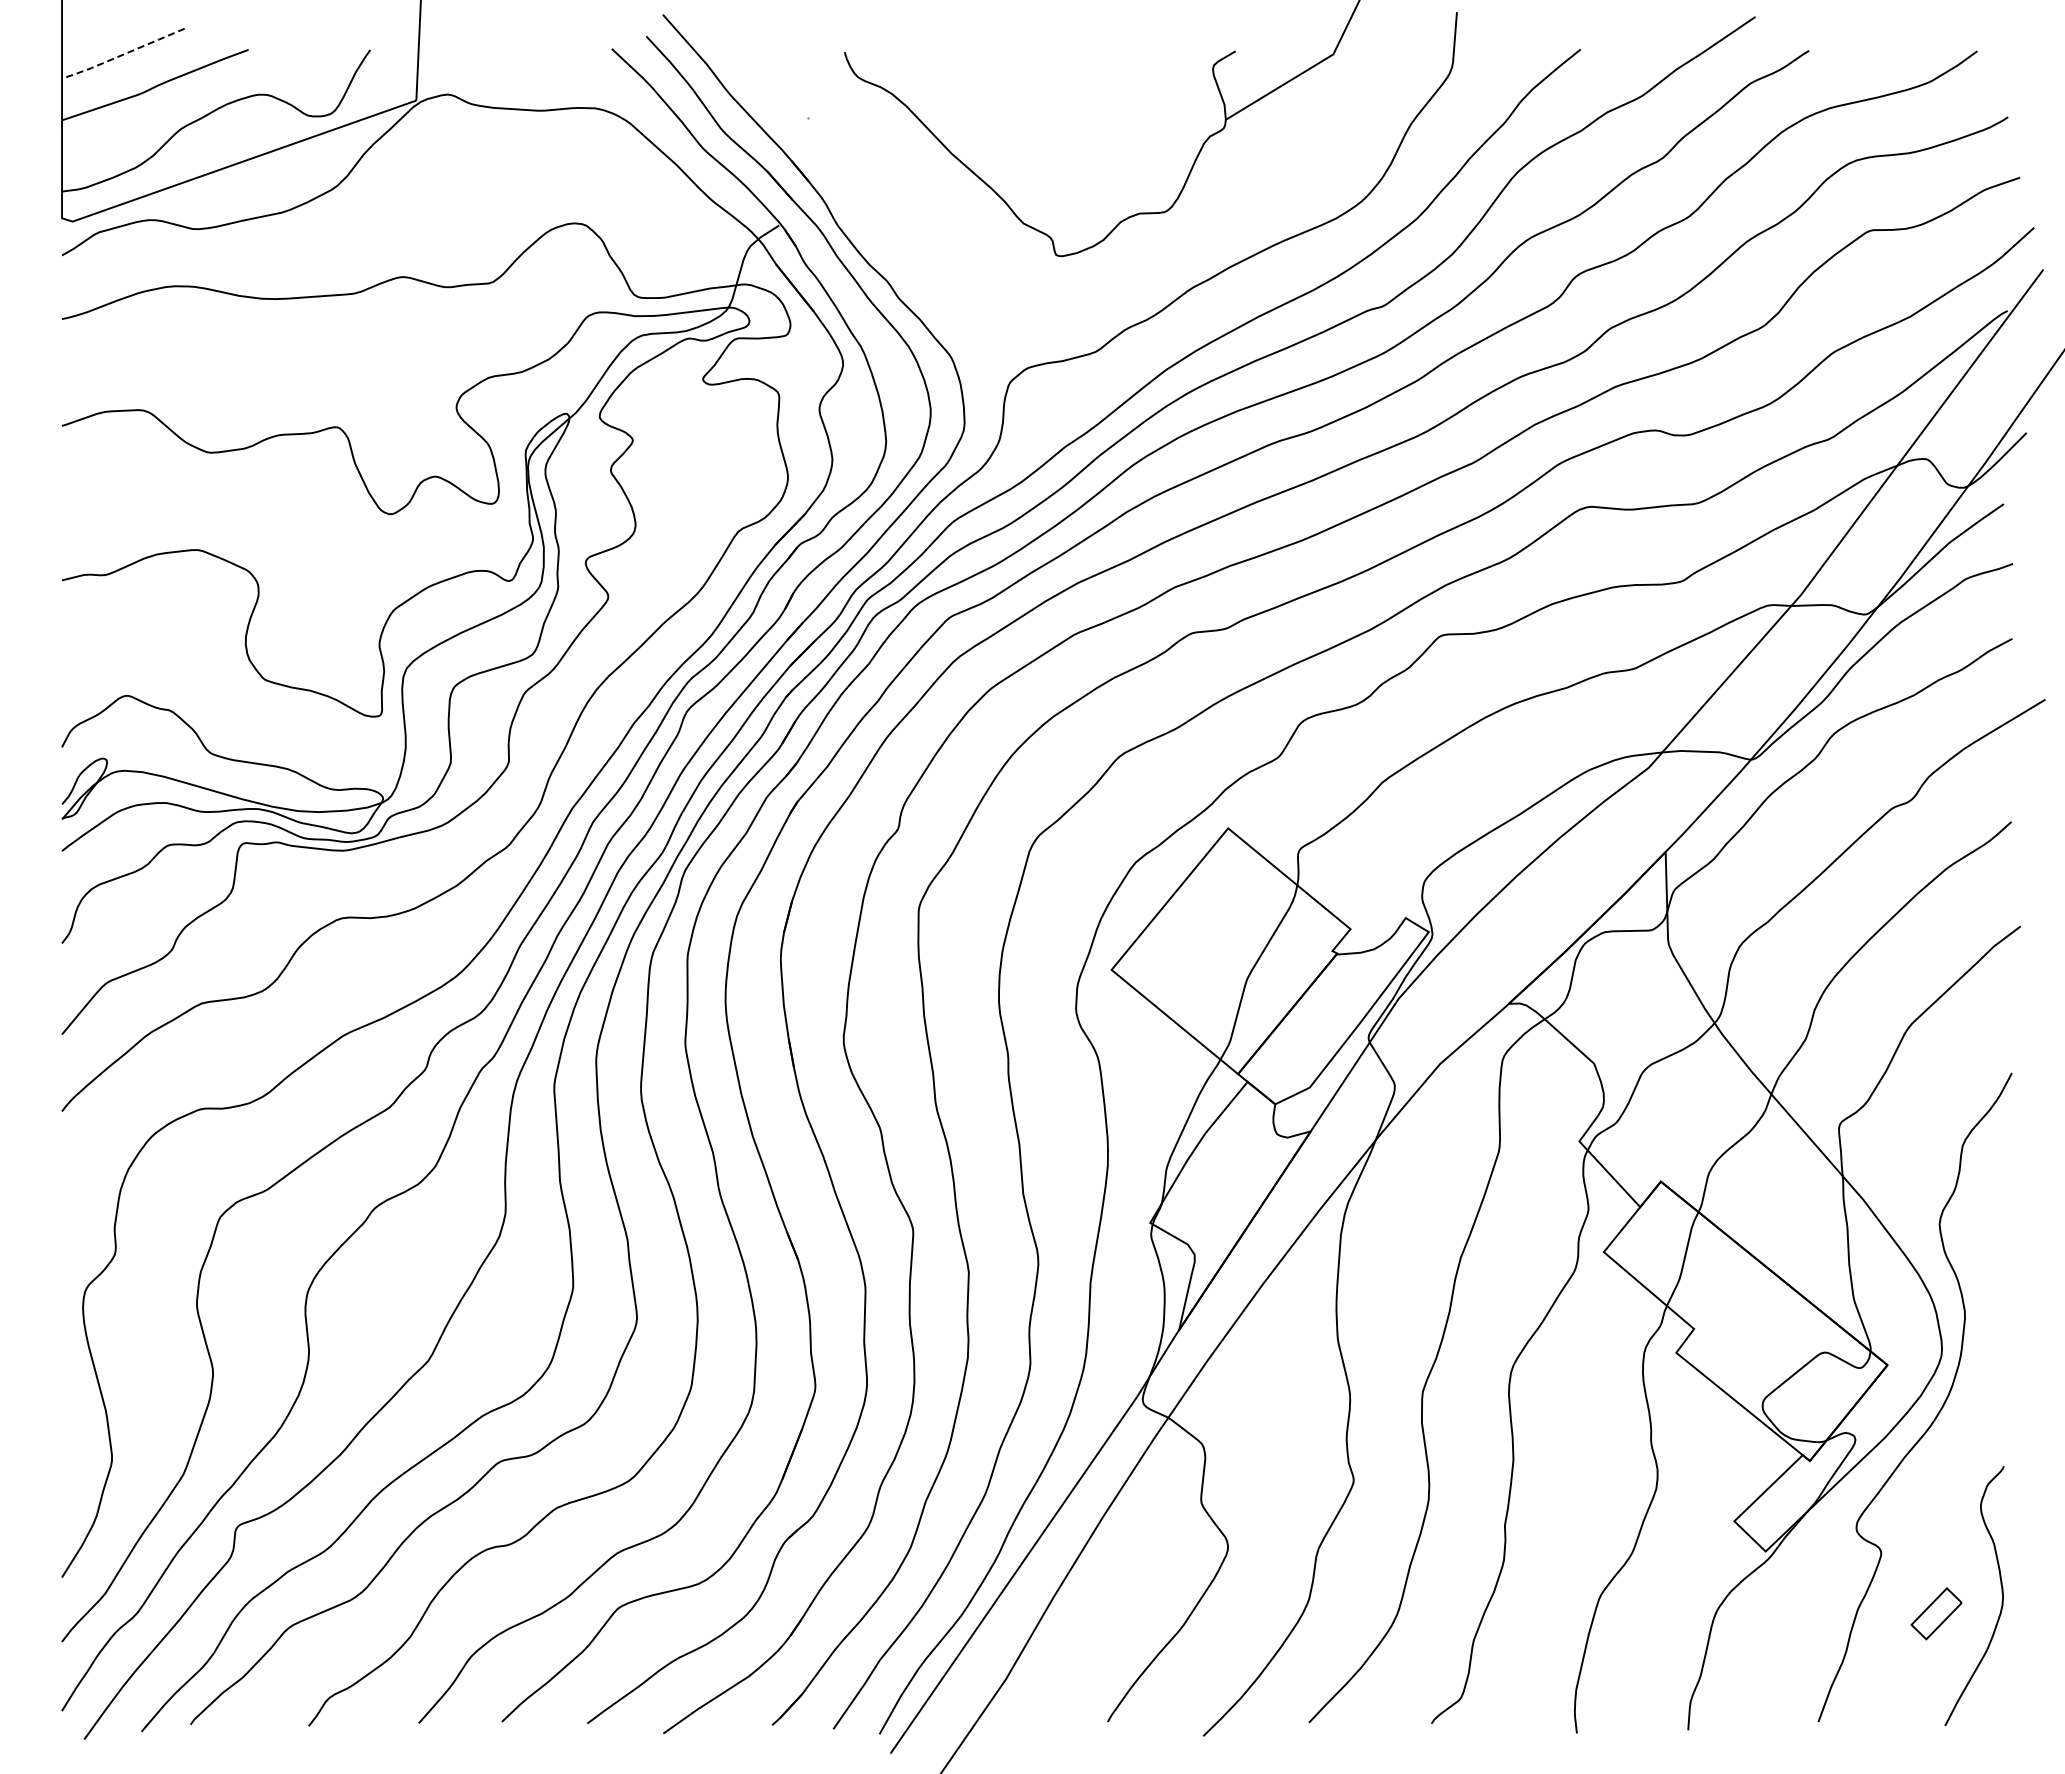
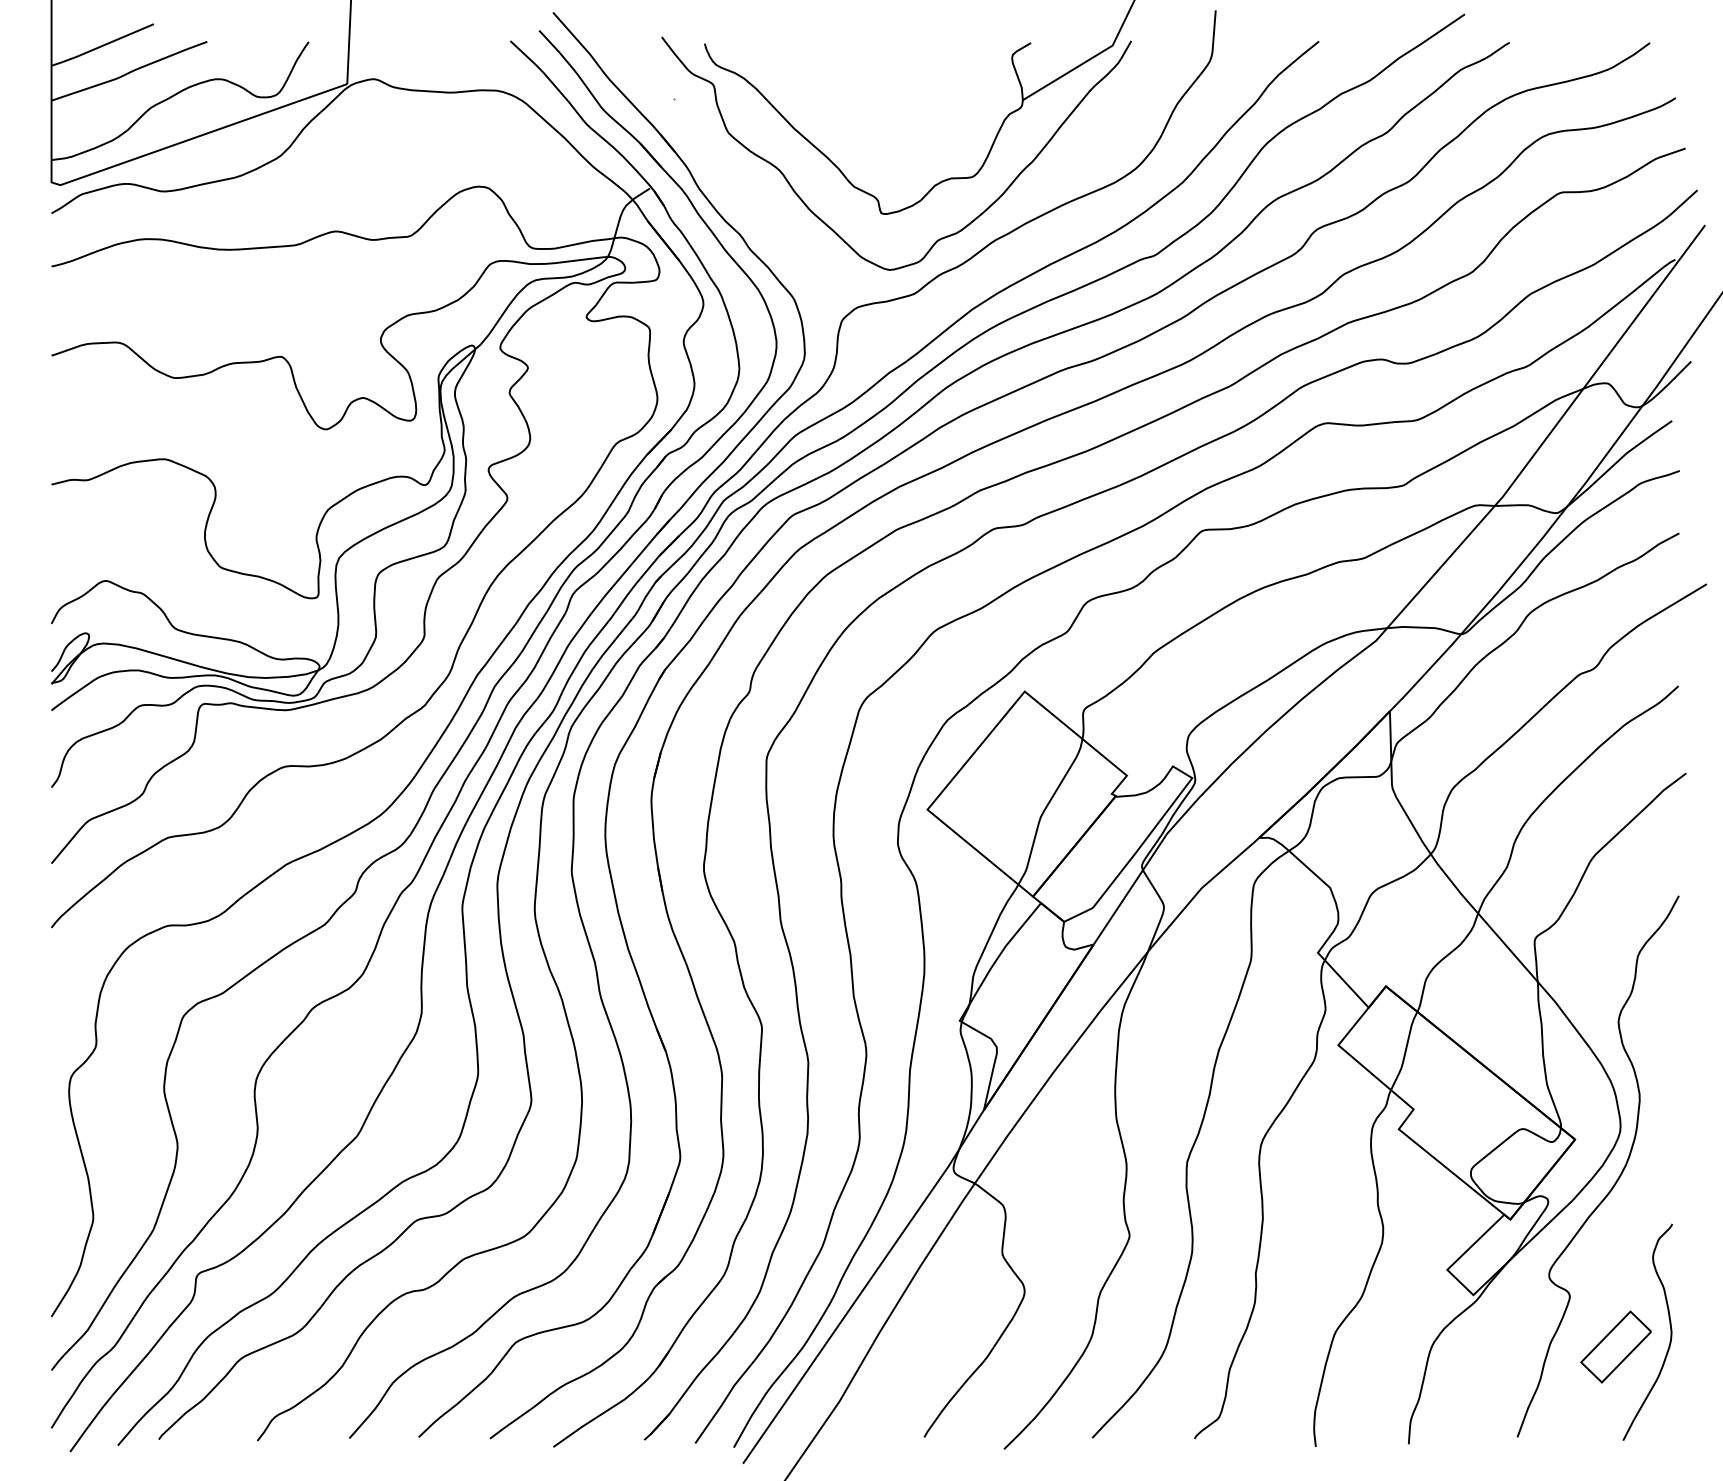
line: (122, 54) -> (102, 45), dashed -> solid
curve: (1124, 286) -> (938, 239), added
part: (1936, 1613) -> (1615, 1346), size x1.67

